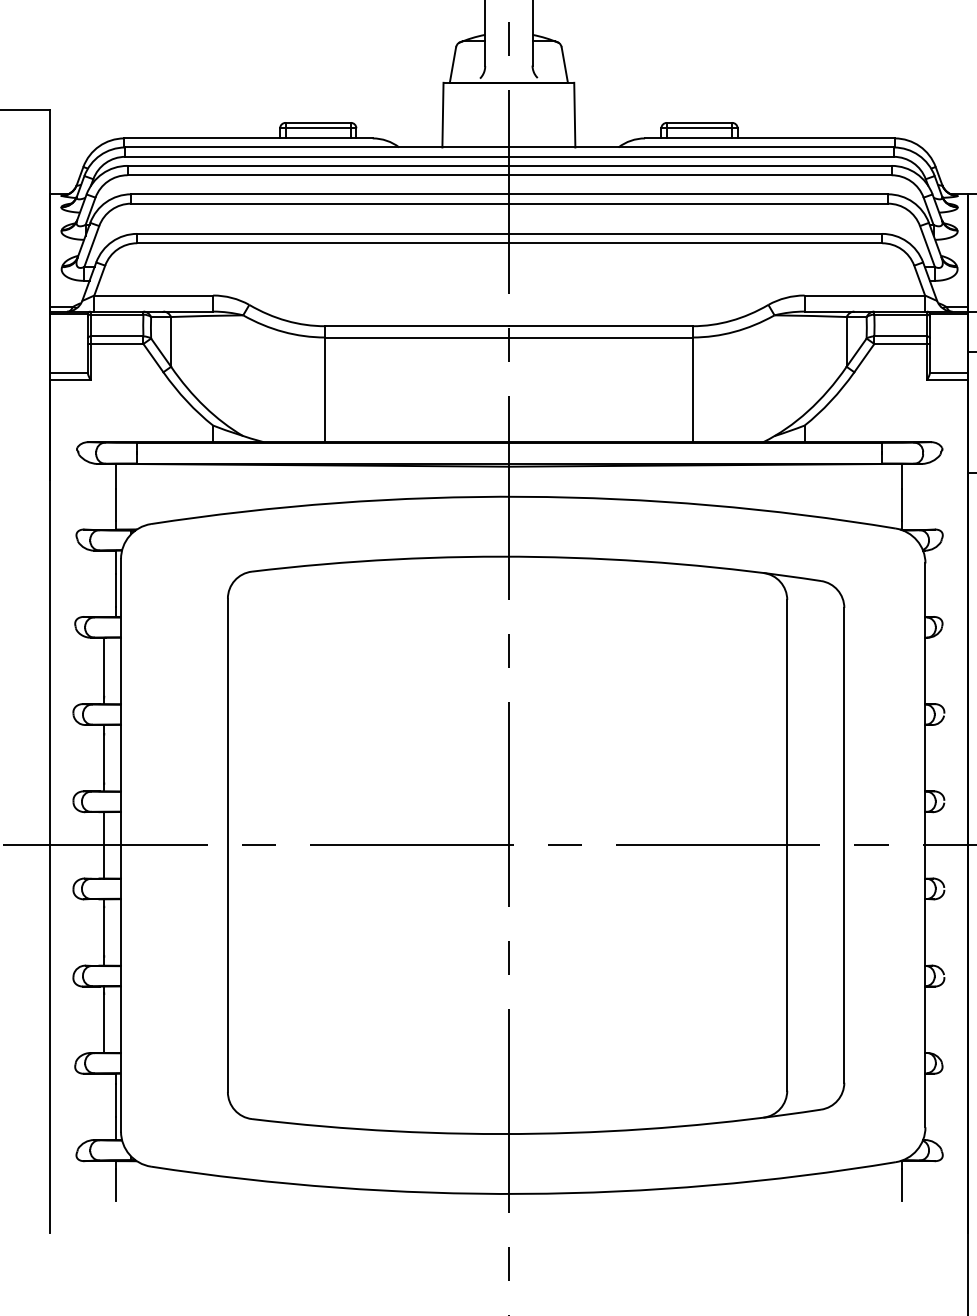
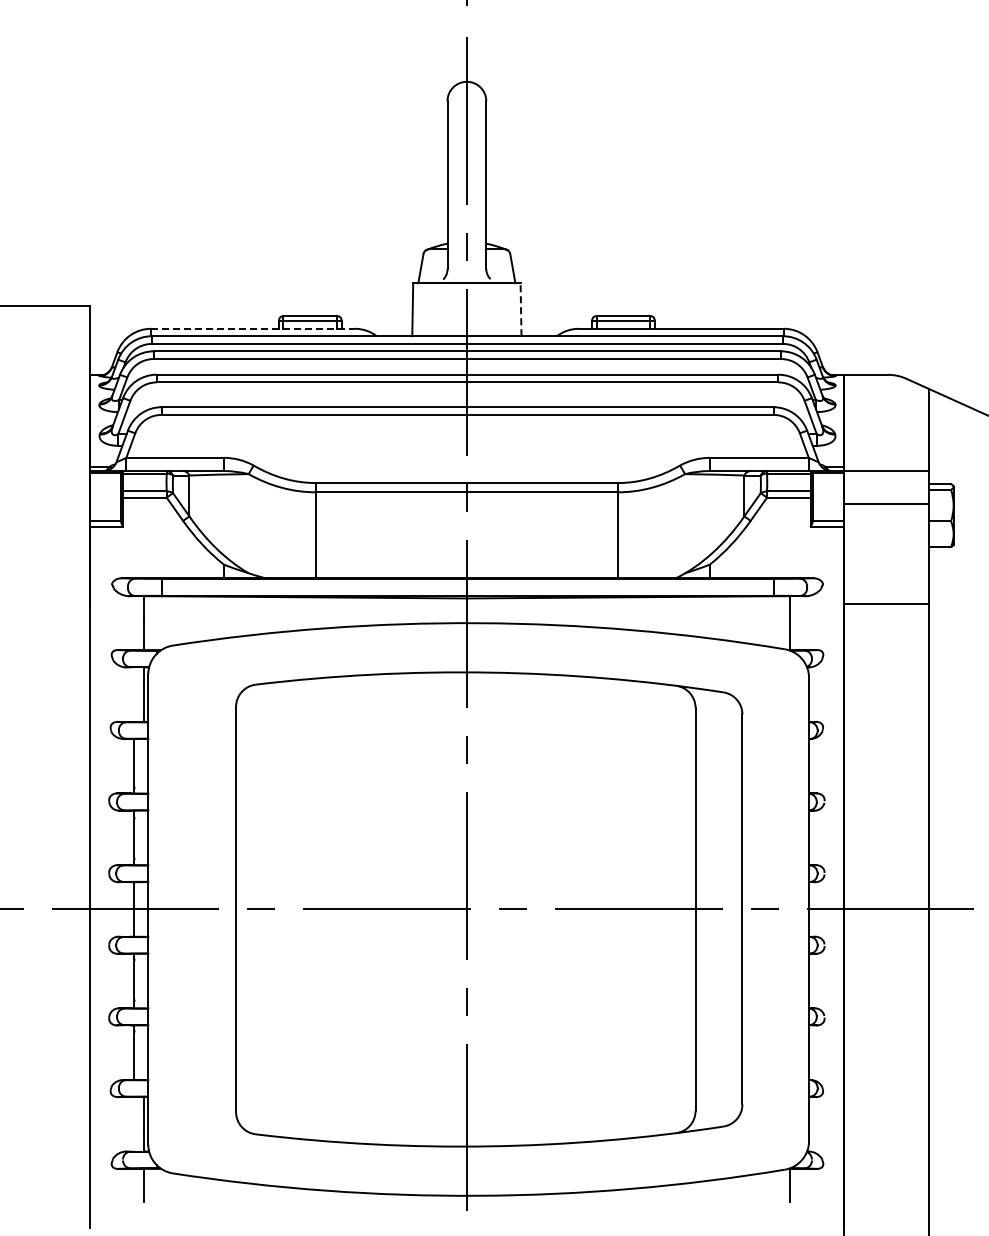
line: (575, 114) -> (521, 309), solid -> dashed
line: (249, 138) -> (253, 328), solid -> dashed

